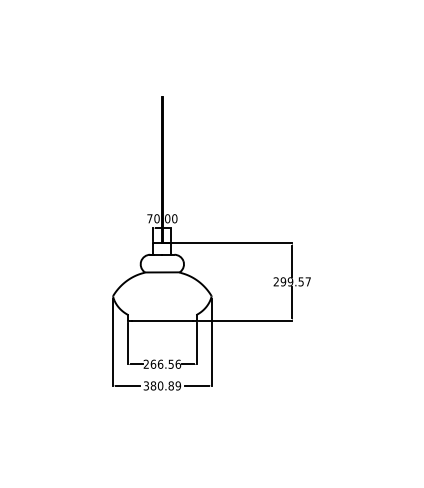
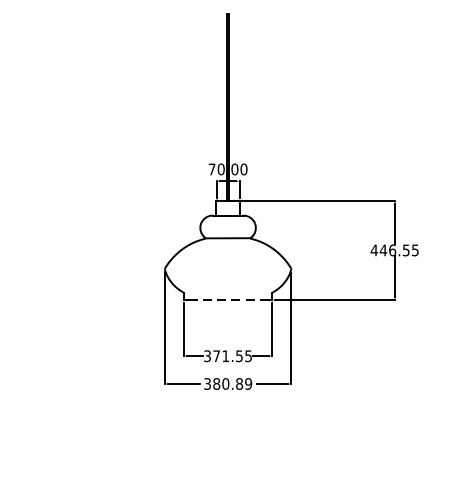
text: (291, 281) -> (393, 249), 299.57 -> 446.55
line: (162, 320) -> (228, 299), solid -> dashed
text: (162, 363) -> (228, 355), 266.56 -> 371.55

